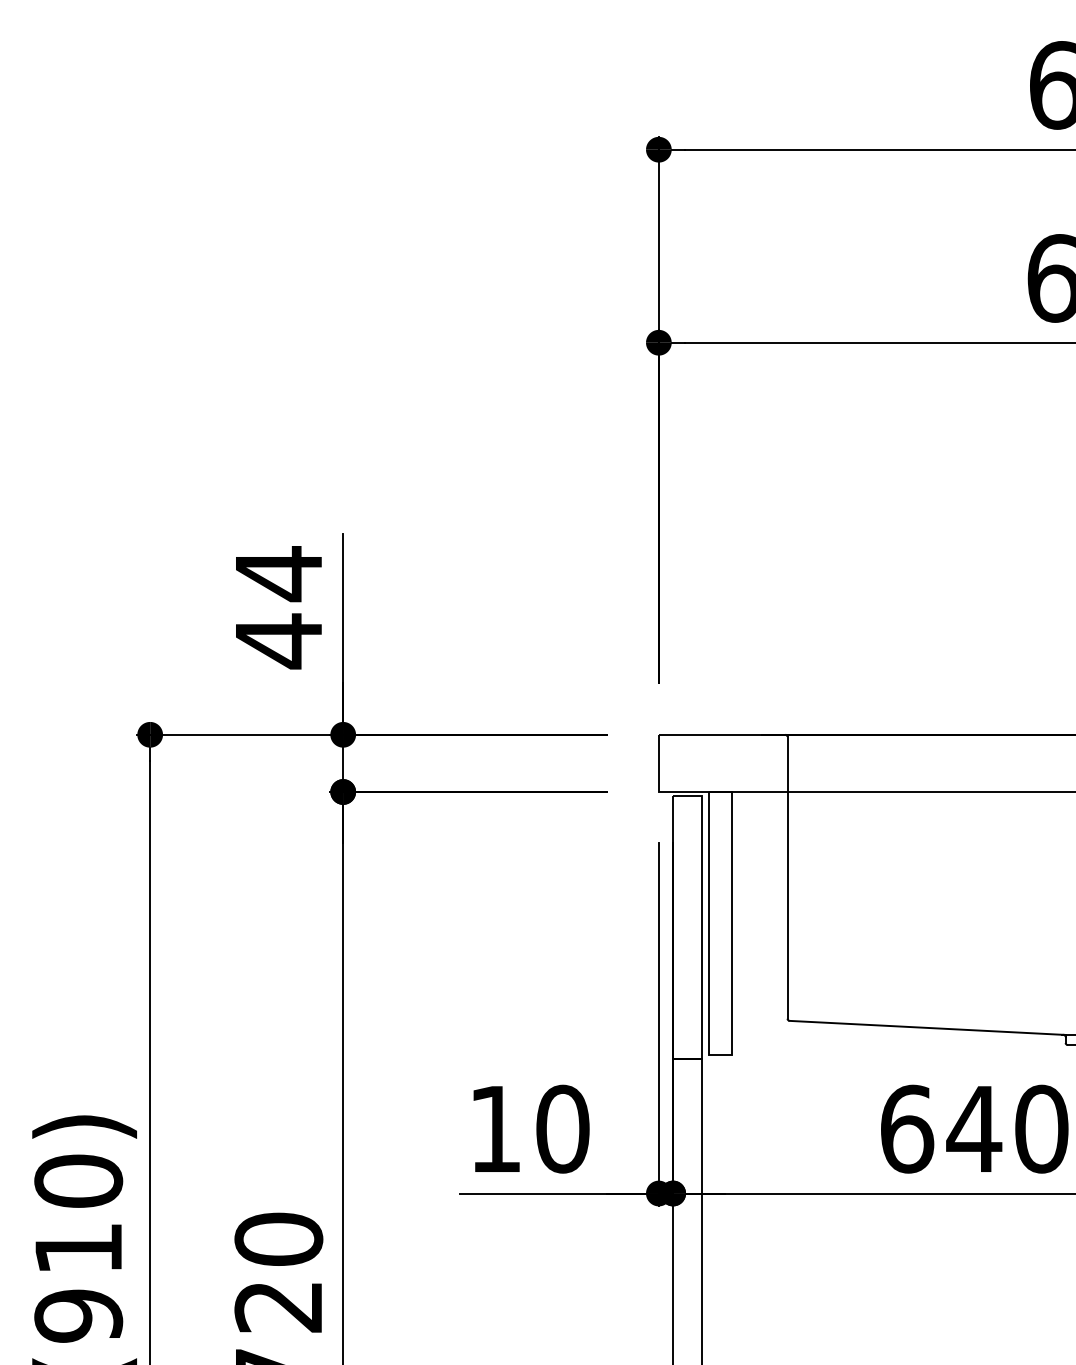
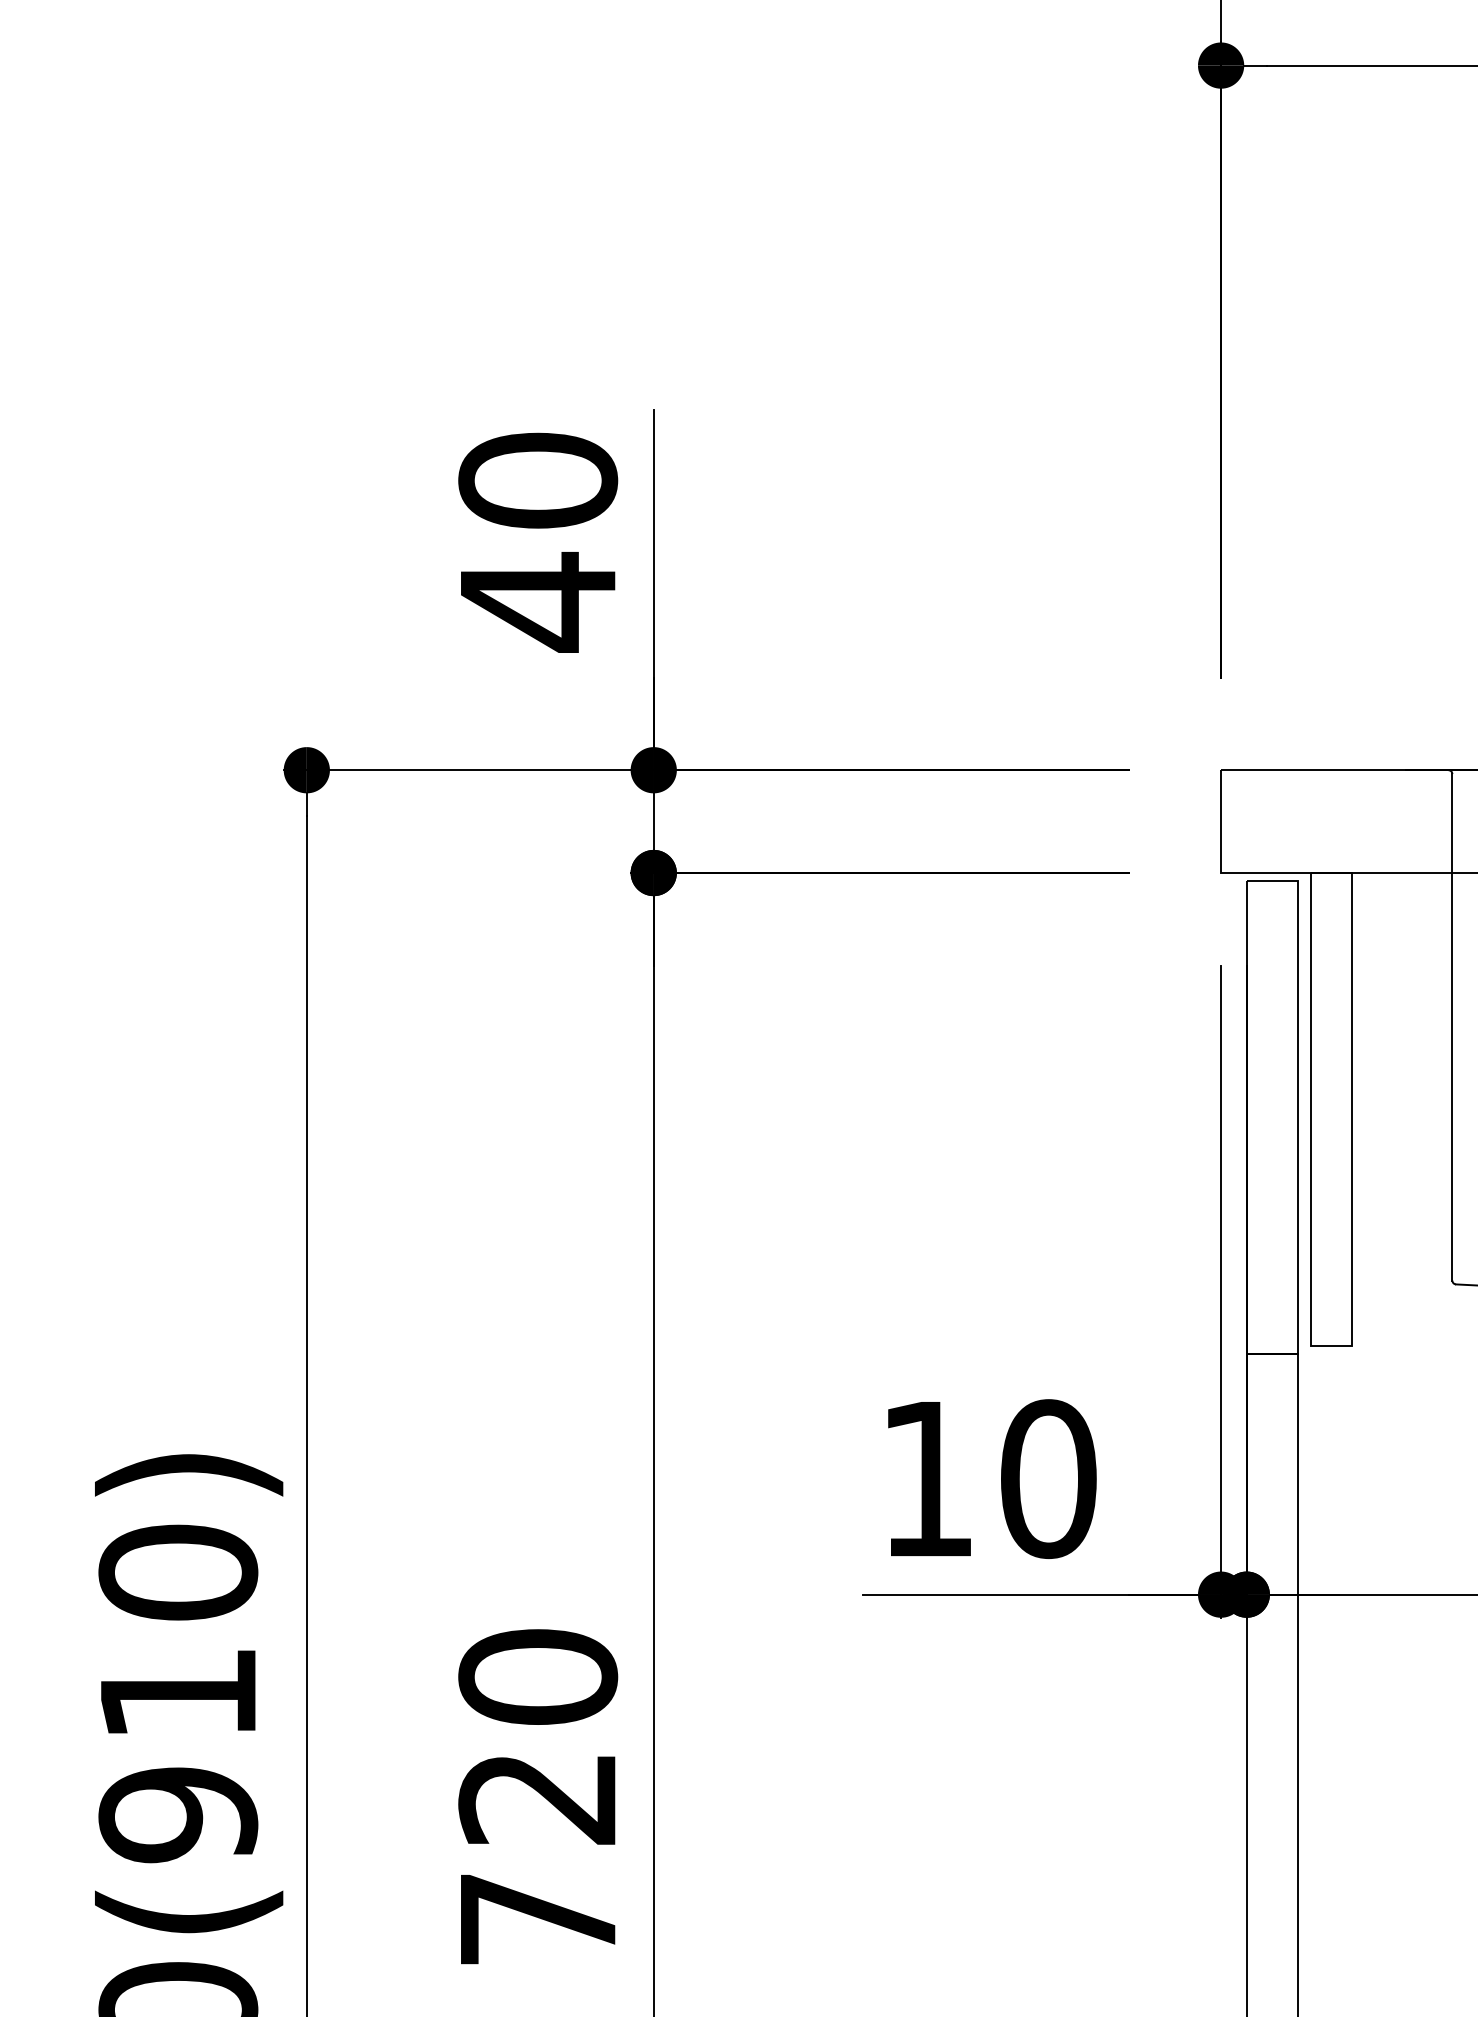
text: (278, 574) -> (537, 482), 44 -> 40

